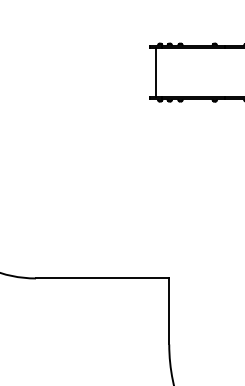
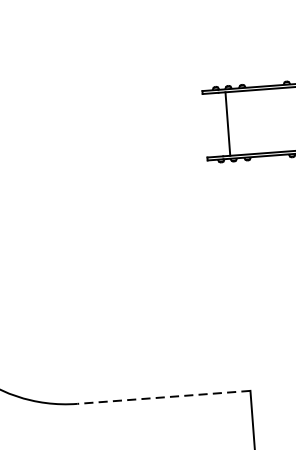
line: (156, 72) -> (228, 123), moved
line: (102, 278) -> (163, 397), solid -> dashed

